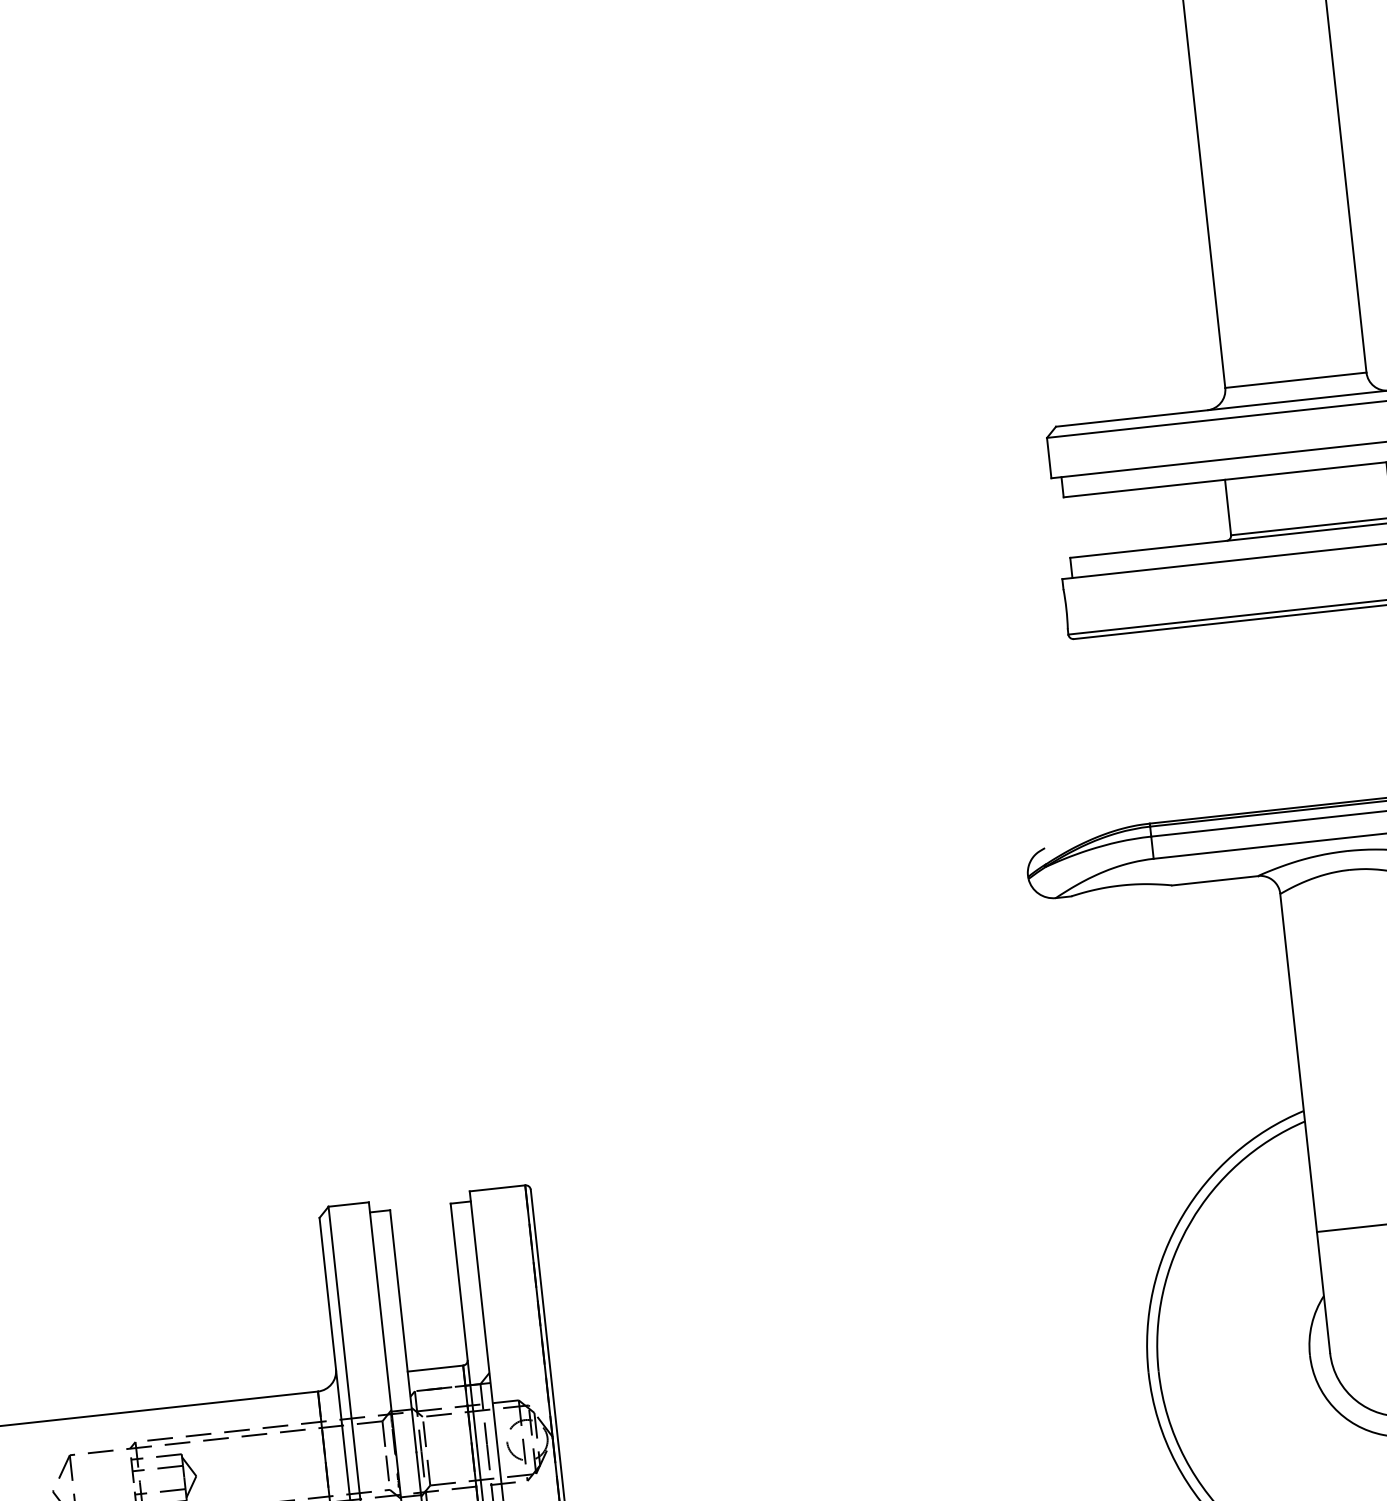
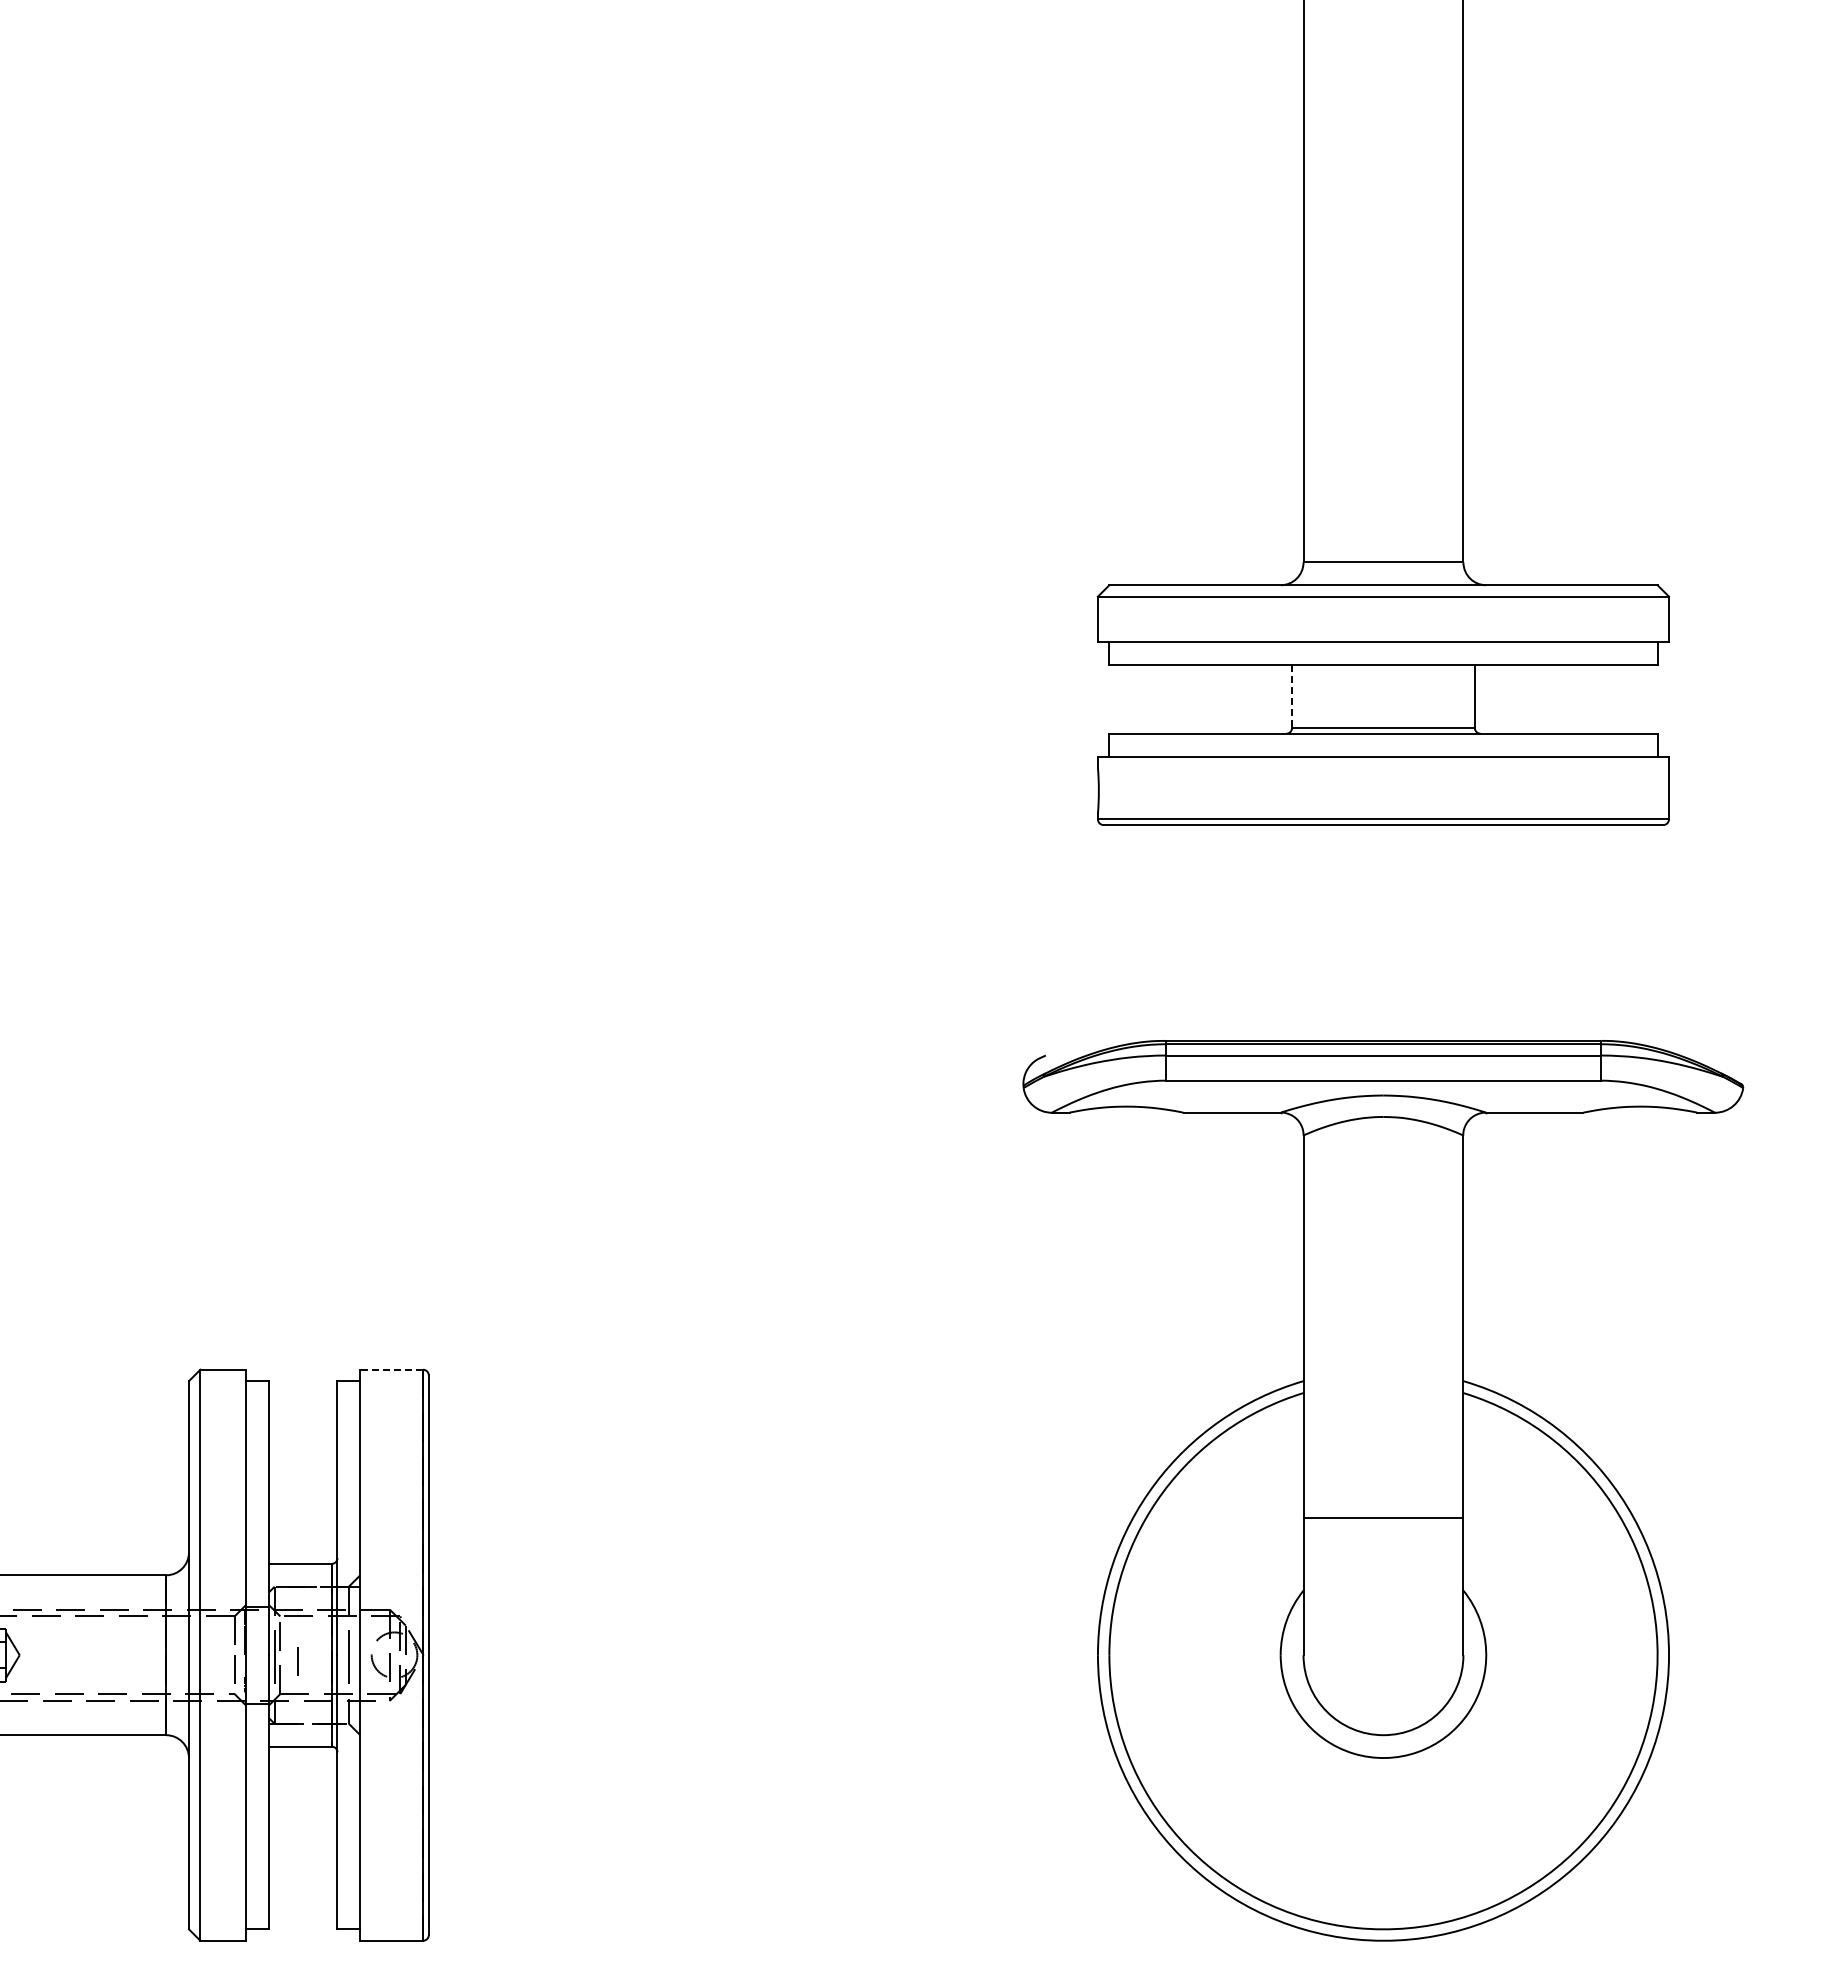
line: (1228, 508) -> (1292, 697), solid -> dashed
line: (497, 1188) -> (391, 1369), solid -> dashed
line: (442, 1455) -> (297, 1661), added

